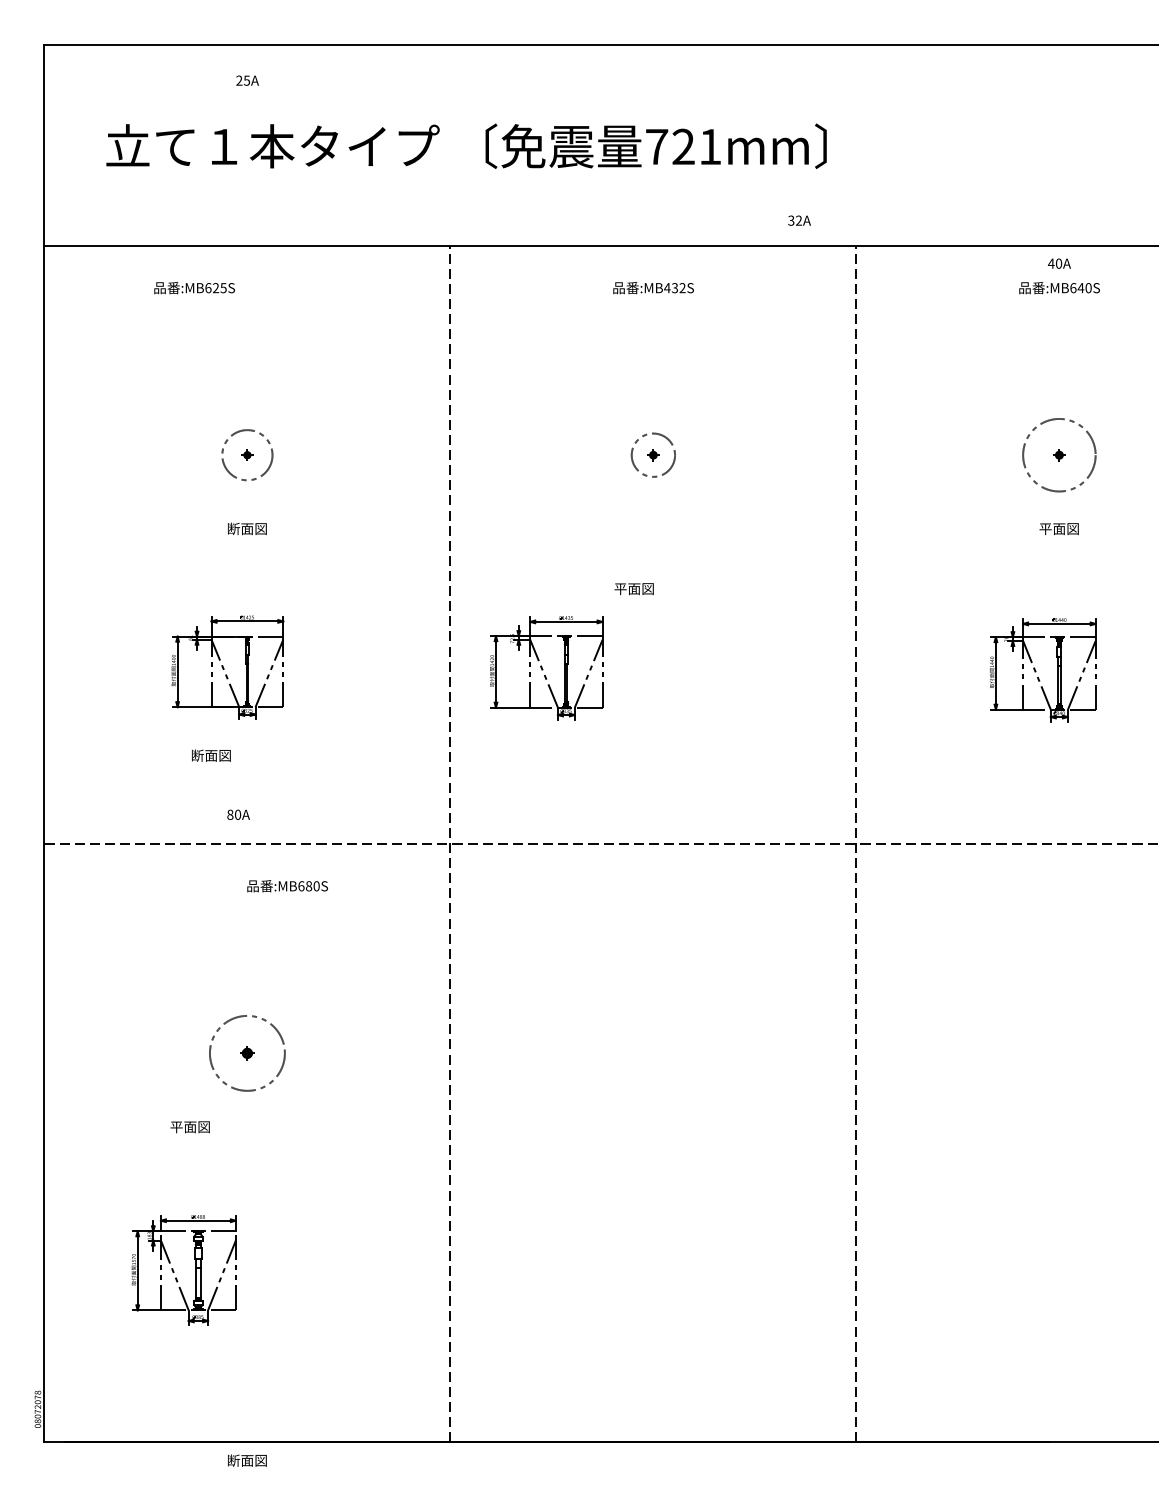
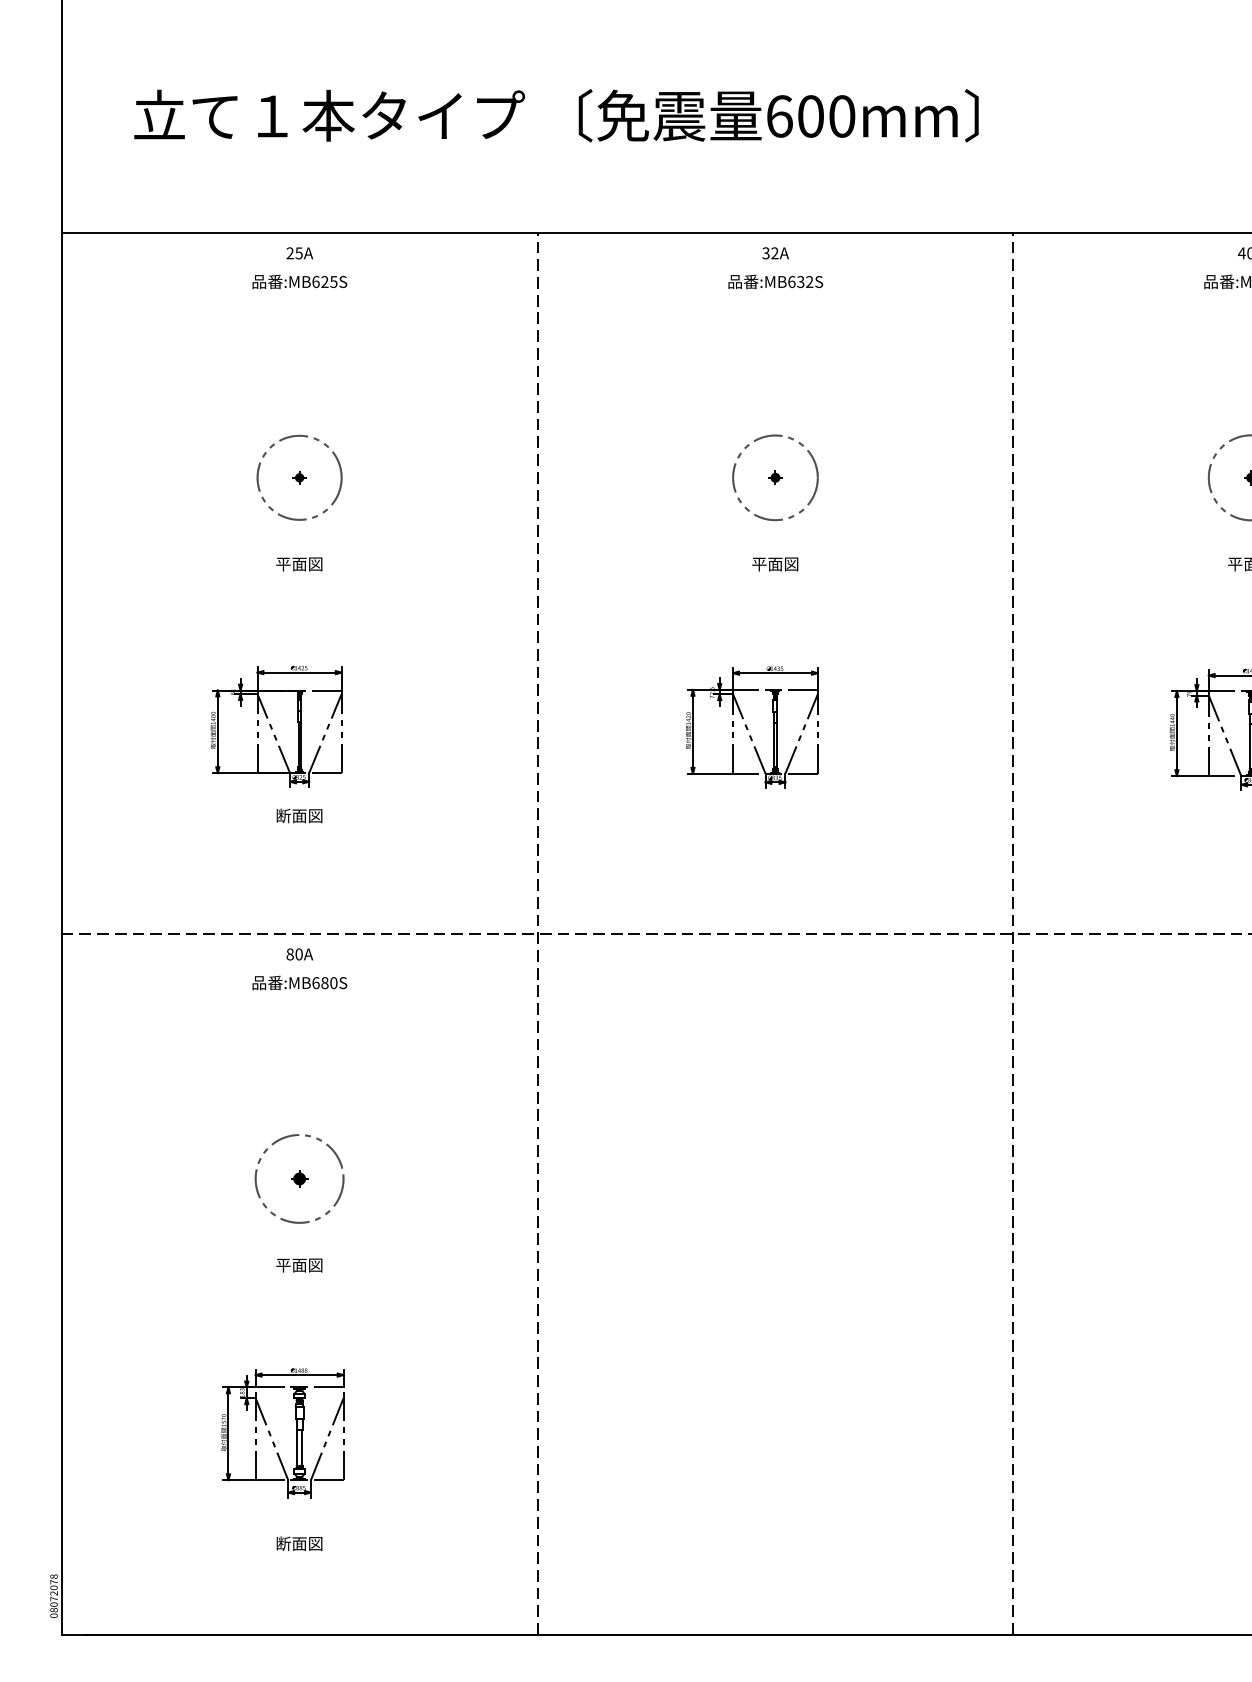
text: (247, 80) -> (299, 253), moved
text: (683, 146) -> (810, 115), 721mm -> 600mm
text: (799, 220) -> (775, 253), moved
text: (194, 287) -> (299, 281), moved
text: (667, 288) -> (791, 282), :MB432S -> :MB632S
circle: (247, 455) -> (299, 478), size x1.43
circle: (653, 455) -> (775, 478), size x1.67
text: (233, 528) -> (283, 563), 断面図 -> 平面図
text: (633, 589) -> (774, 564), moved
part: (546, 668) -> (752, 727), moved
text: (211, 755) -> (299, 815), moved
text: (238, 814) -> (299, 954), moved
text: (287, 886) -> (299, 983), moved
text: (189, 1127) -> (298, 1265), moved
part: (174, 1271) -> (271, 1434), moved
text: (247, 1460) -> (299, 1543), moved

